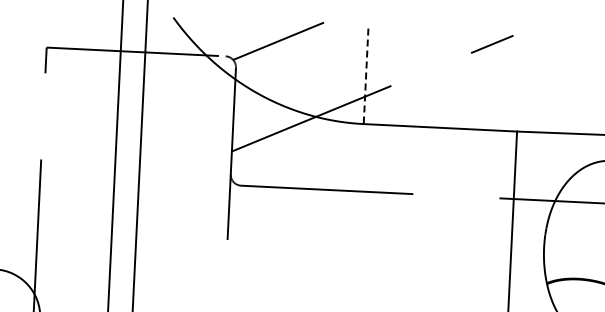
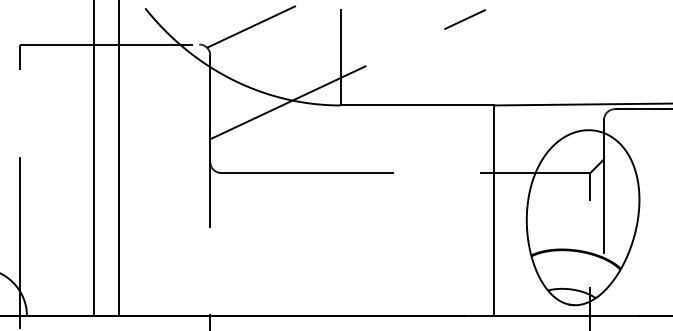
line: (365, 76) -> (340, 57), dashed -> solid

